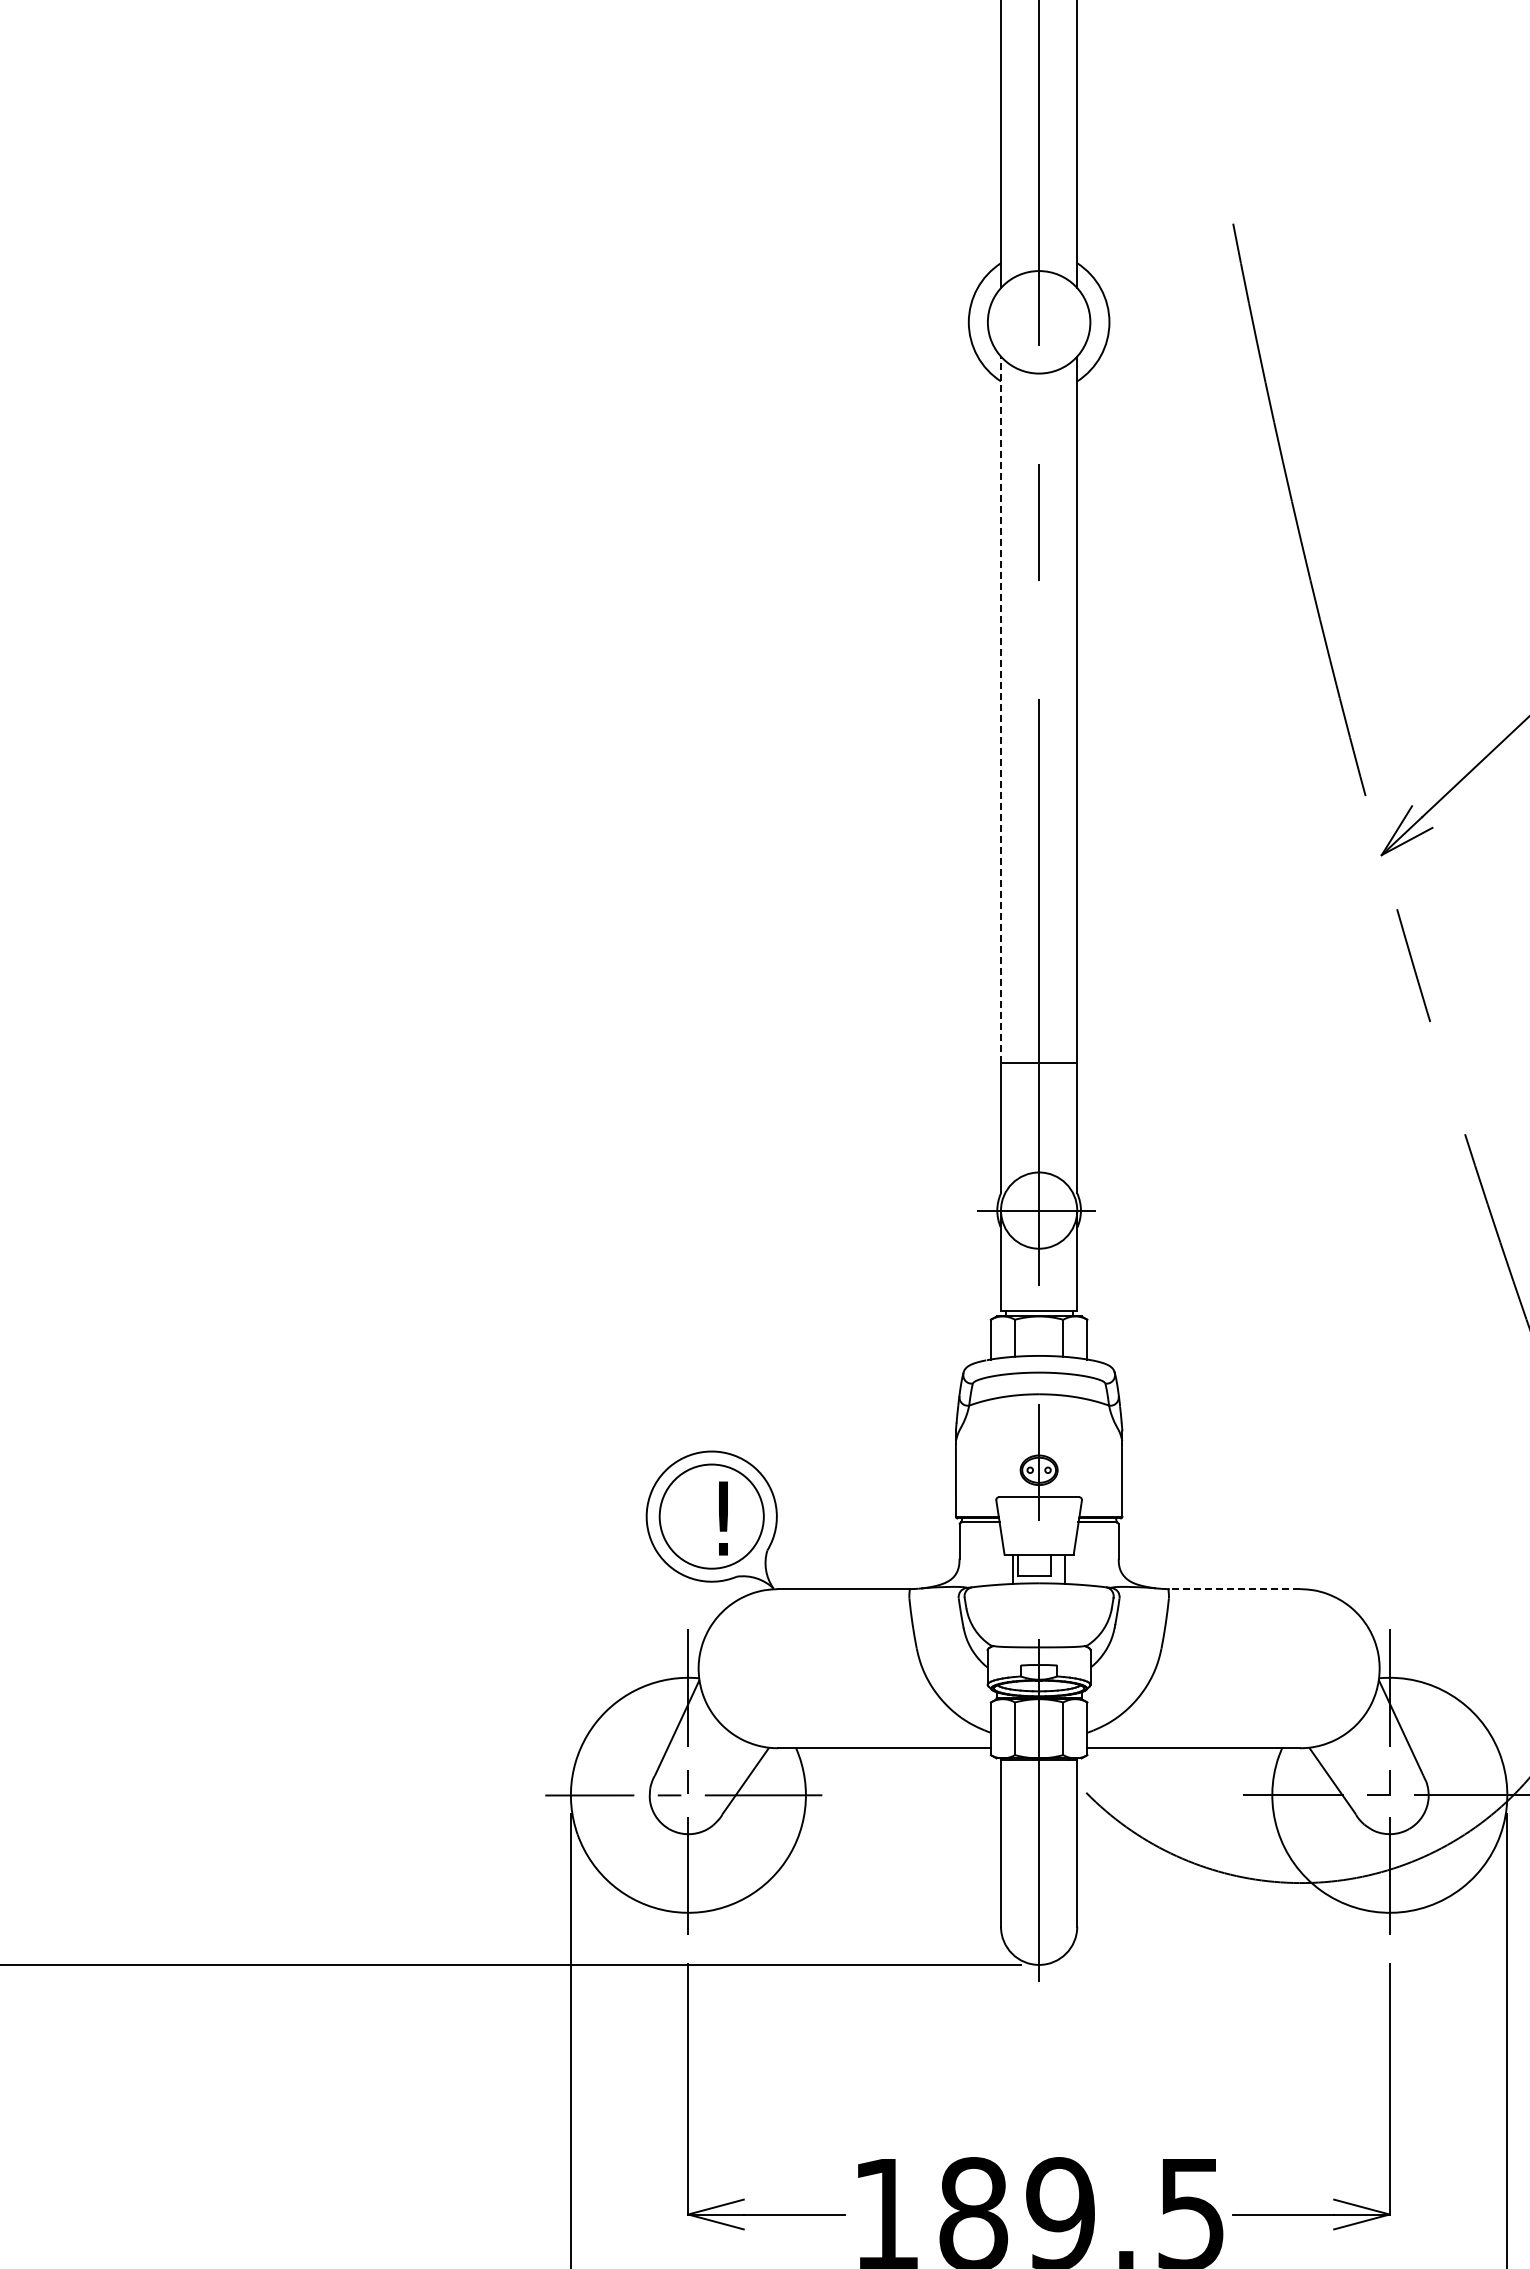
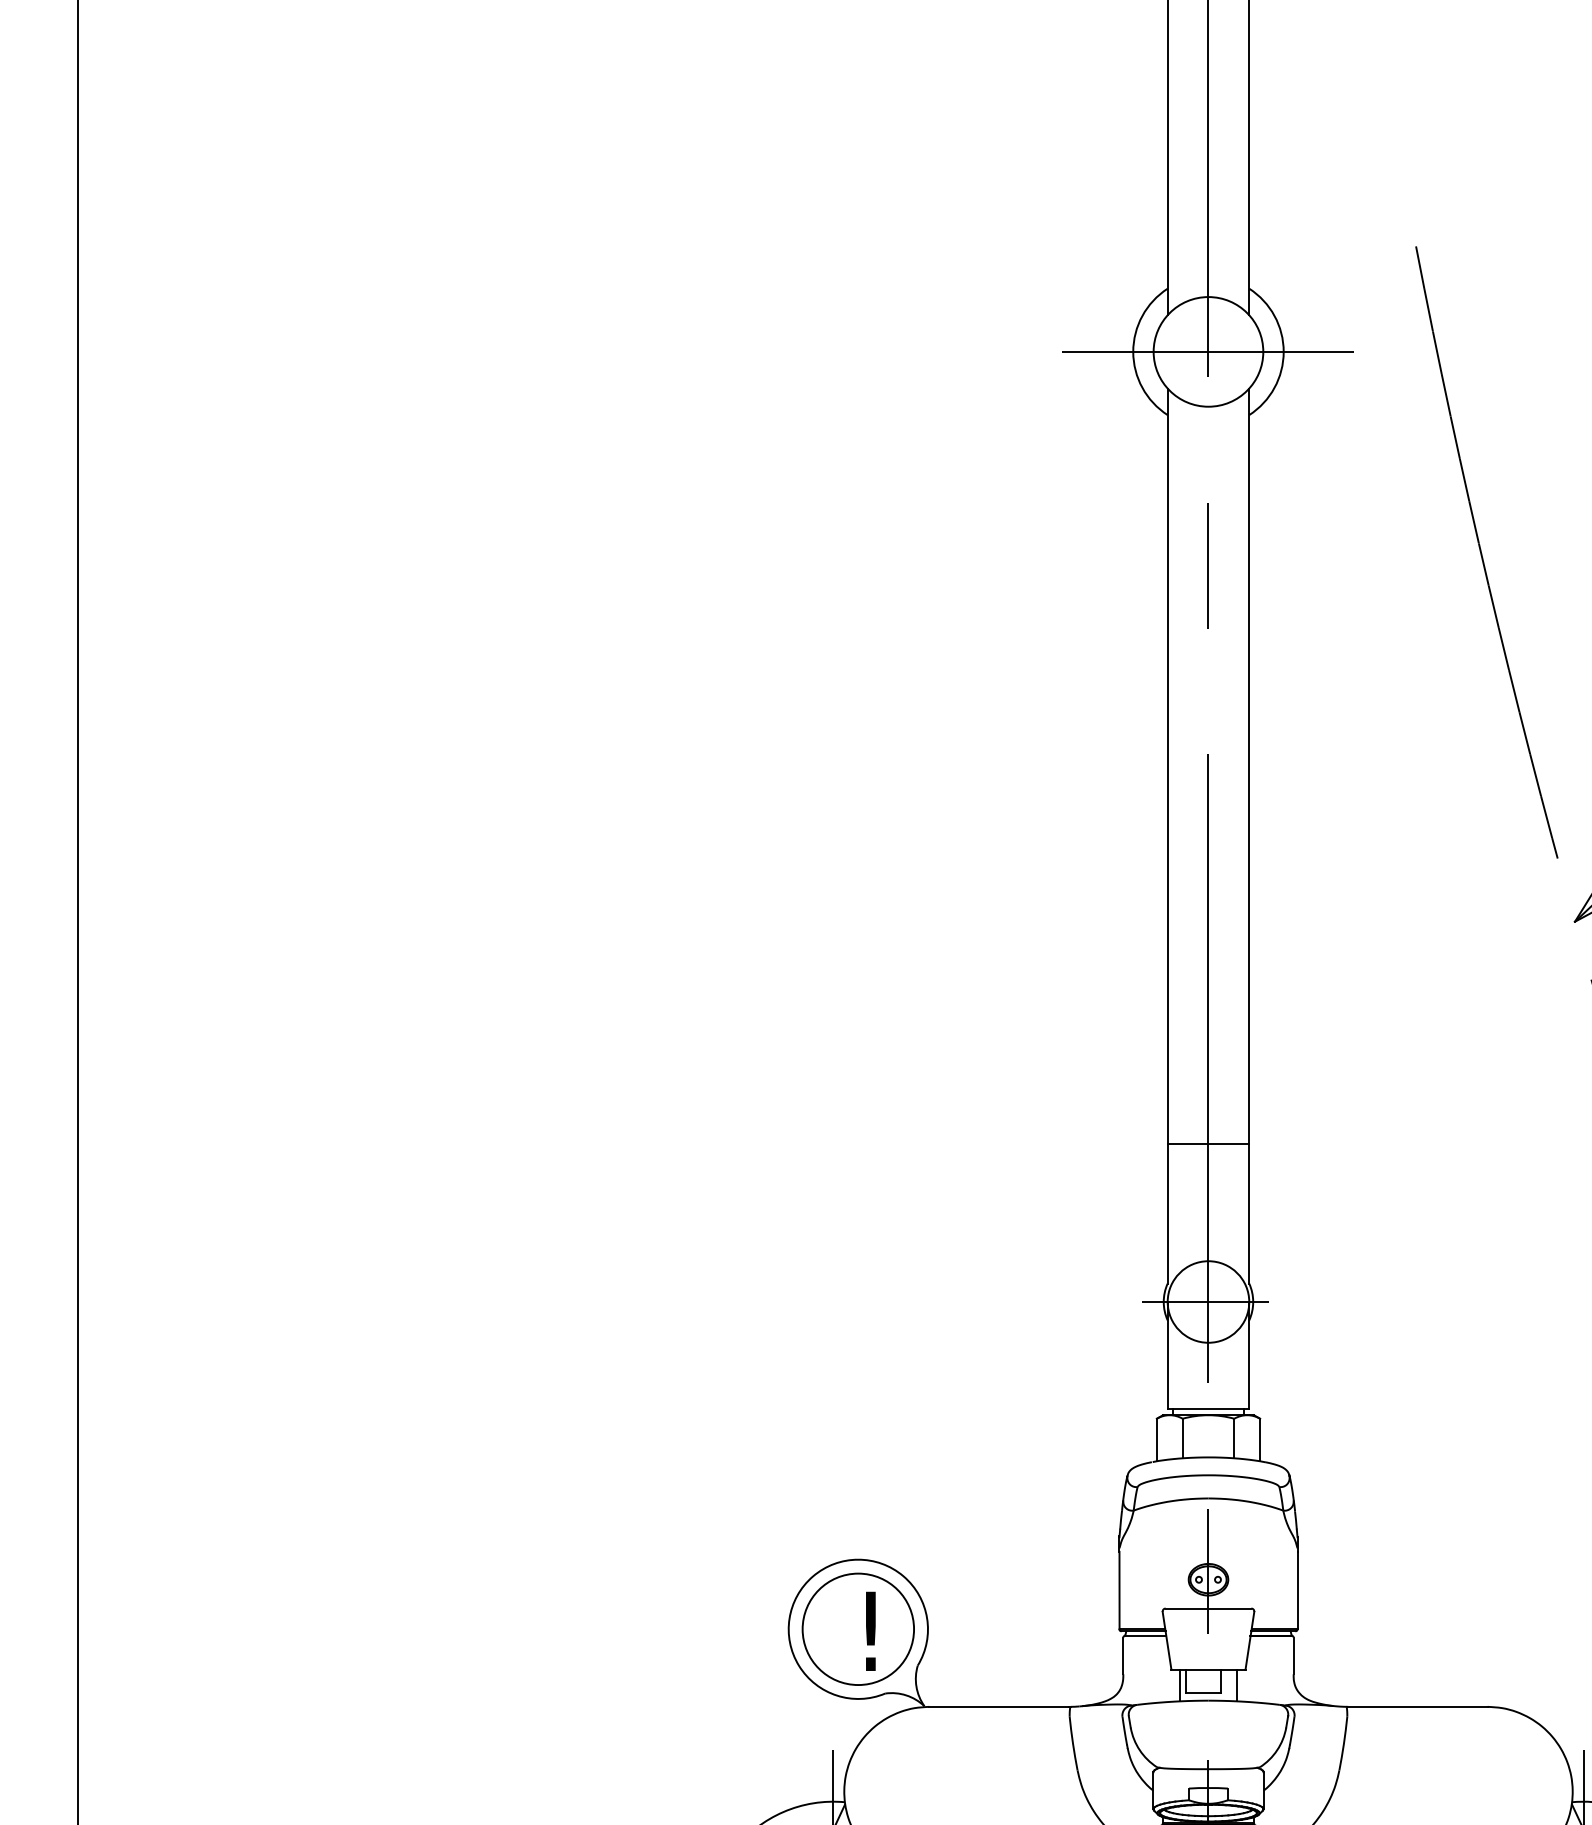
line: (1038, 322) -> (1207, 352), added
line: (1001, 709) -> (1168, 766), dashed -> solid
line: (1234, 1589) -> (1417, 1707), dashed -> solid

